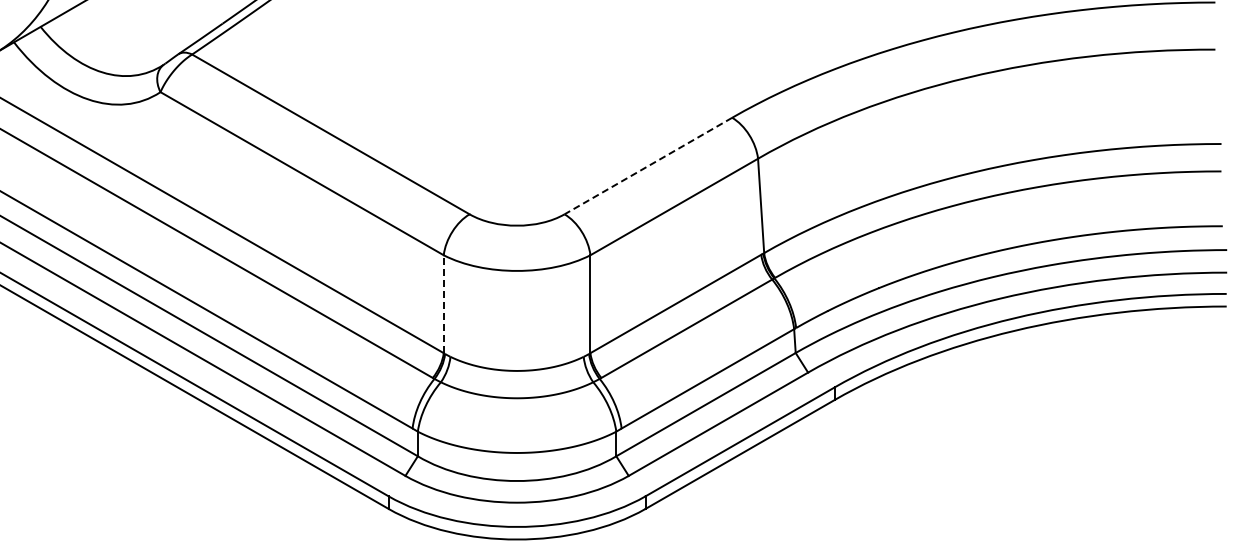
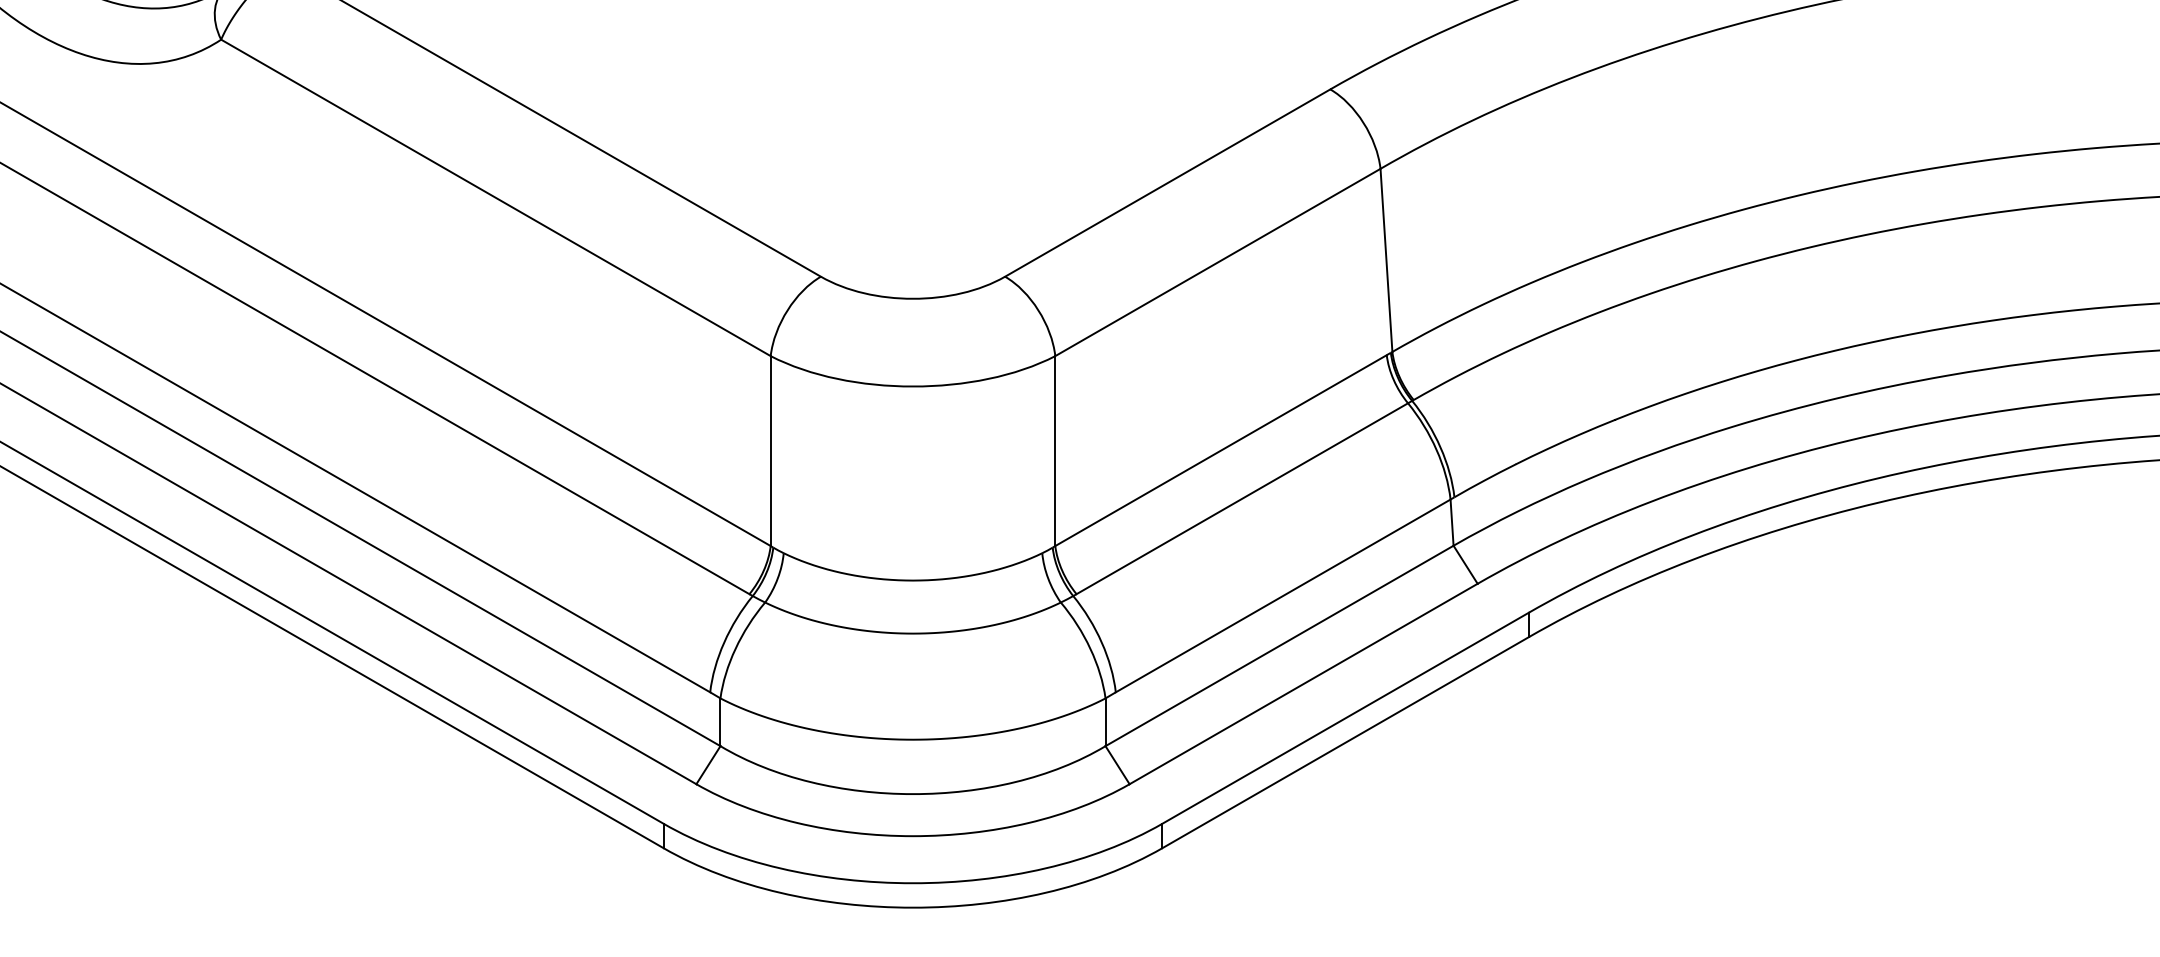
line: (648, 166) -> (1167, 183), dashed -> solid
line: (443, 304) -> (770, 451), dashed -> solid

